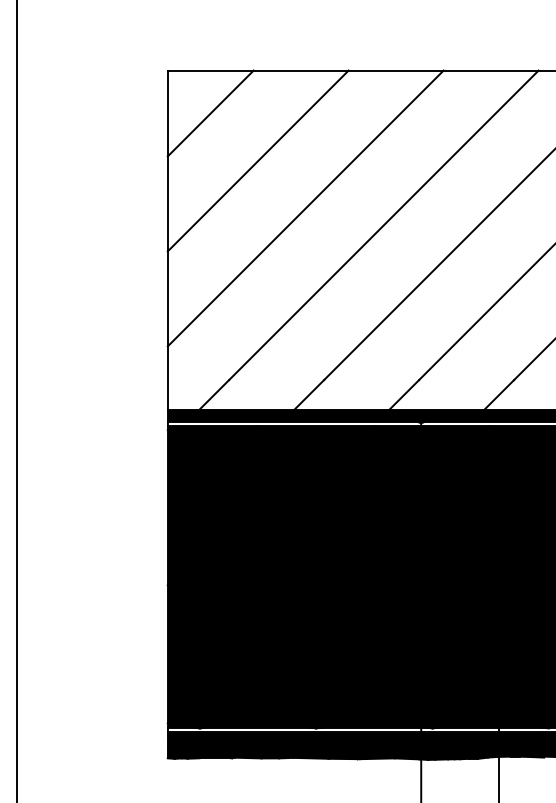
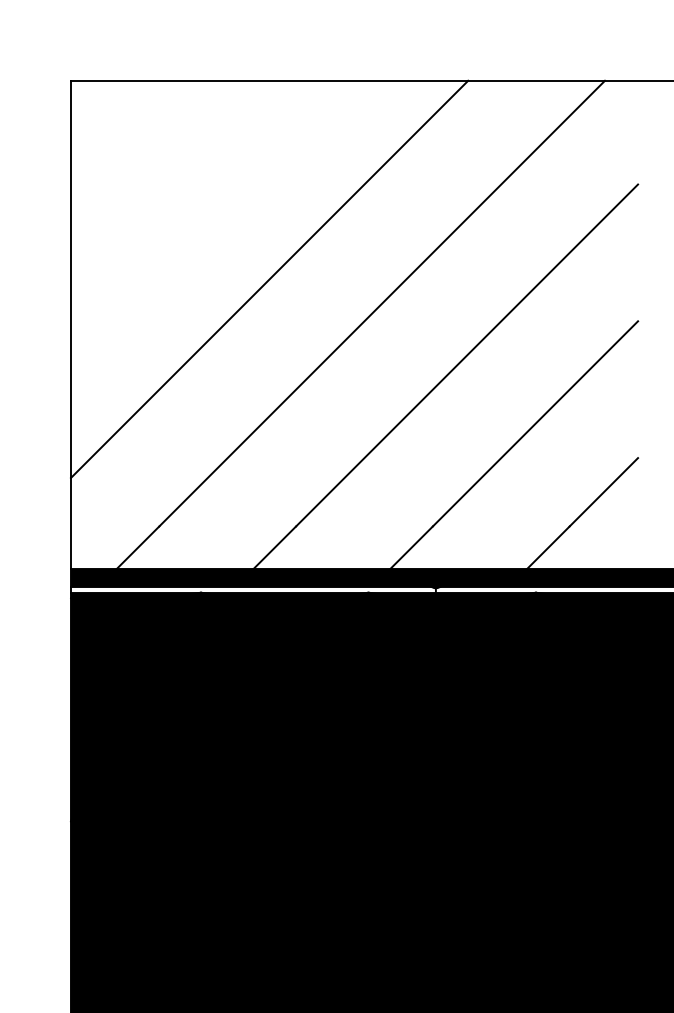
line: (210, 113) -> (132, 142), removed
line: (257, 160) -> (200, 210), removed

